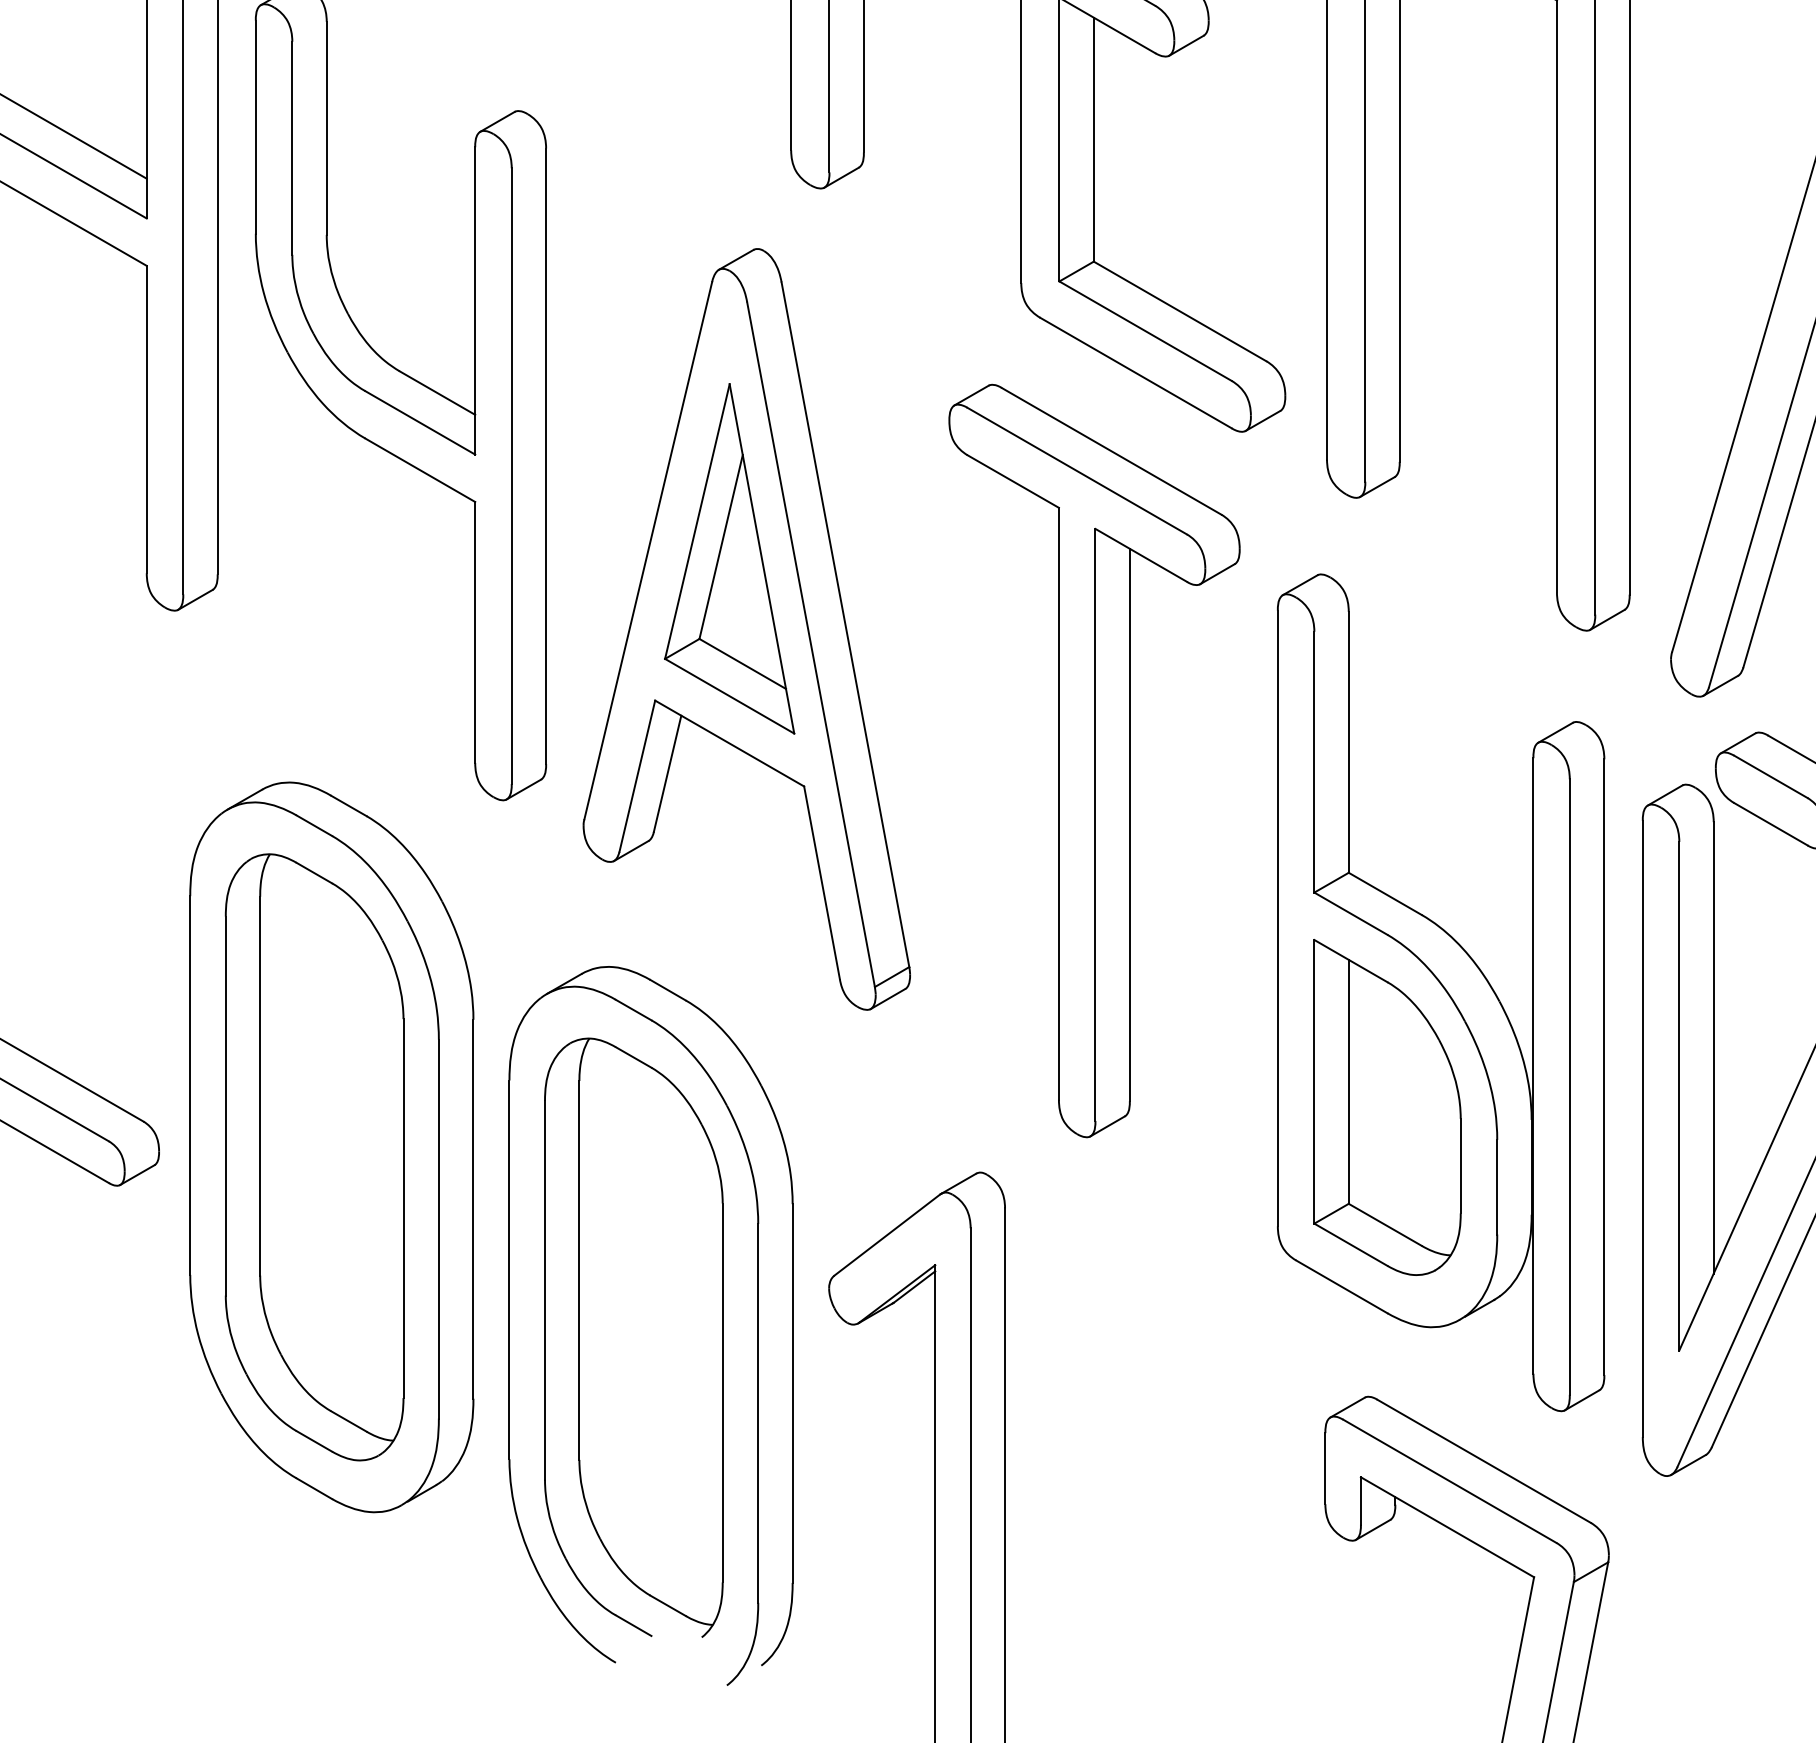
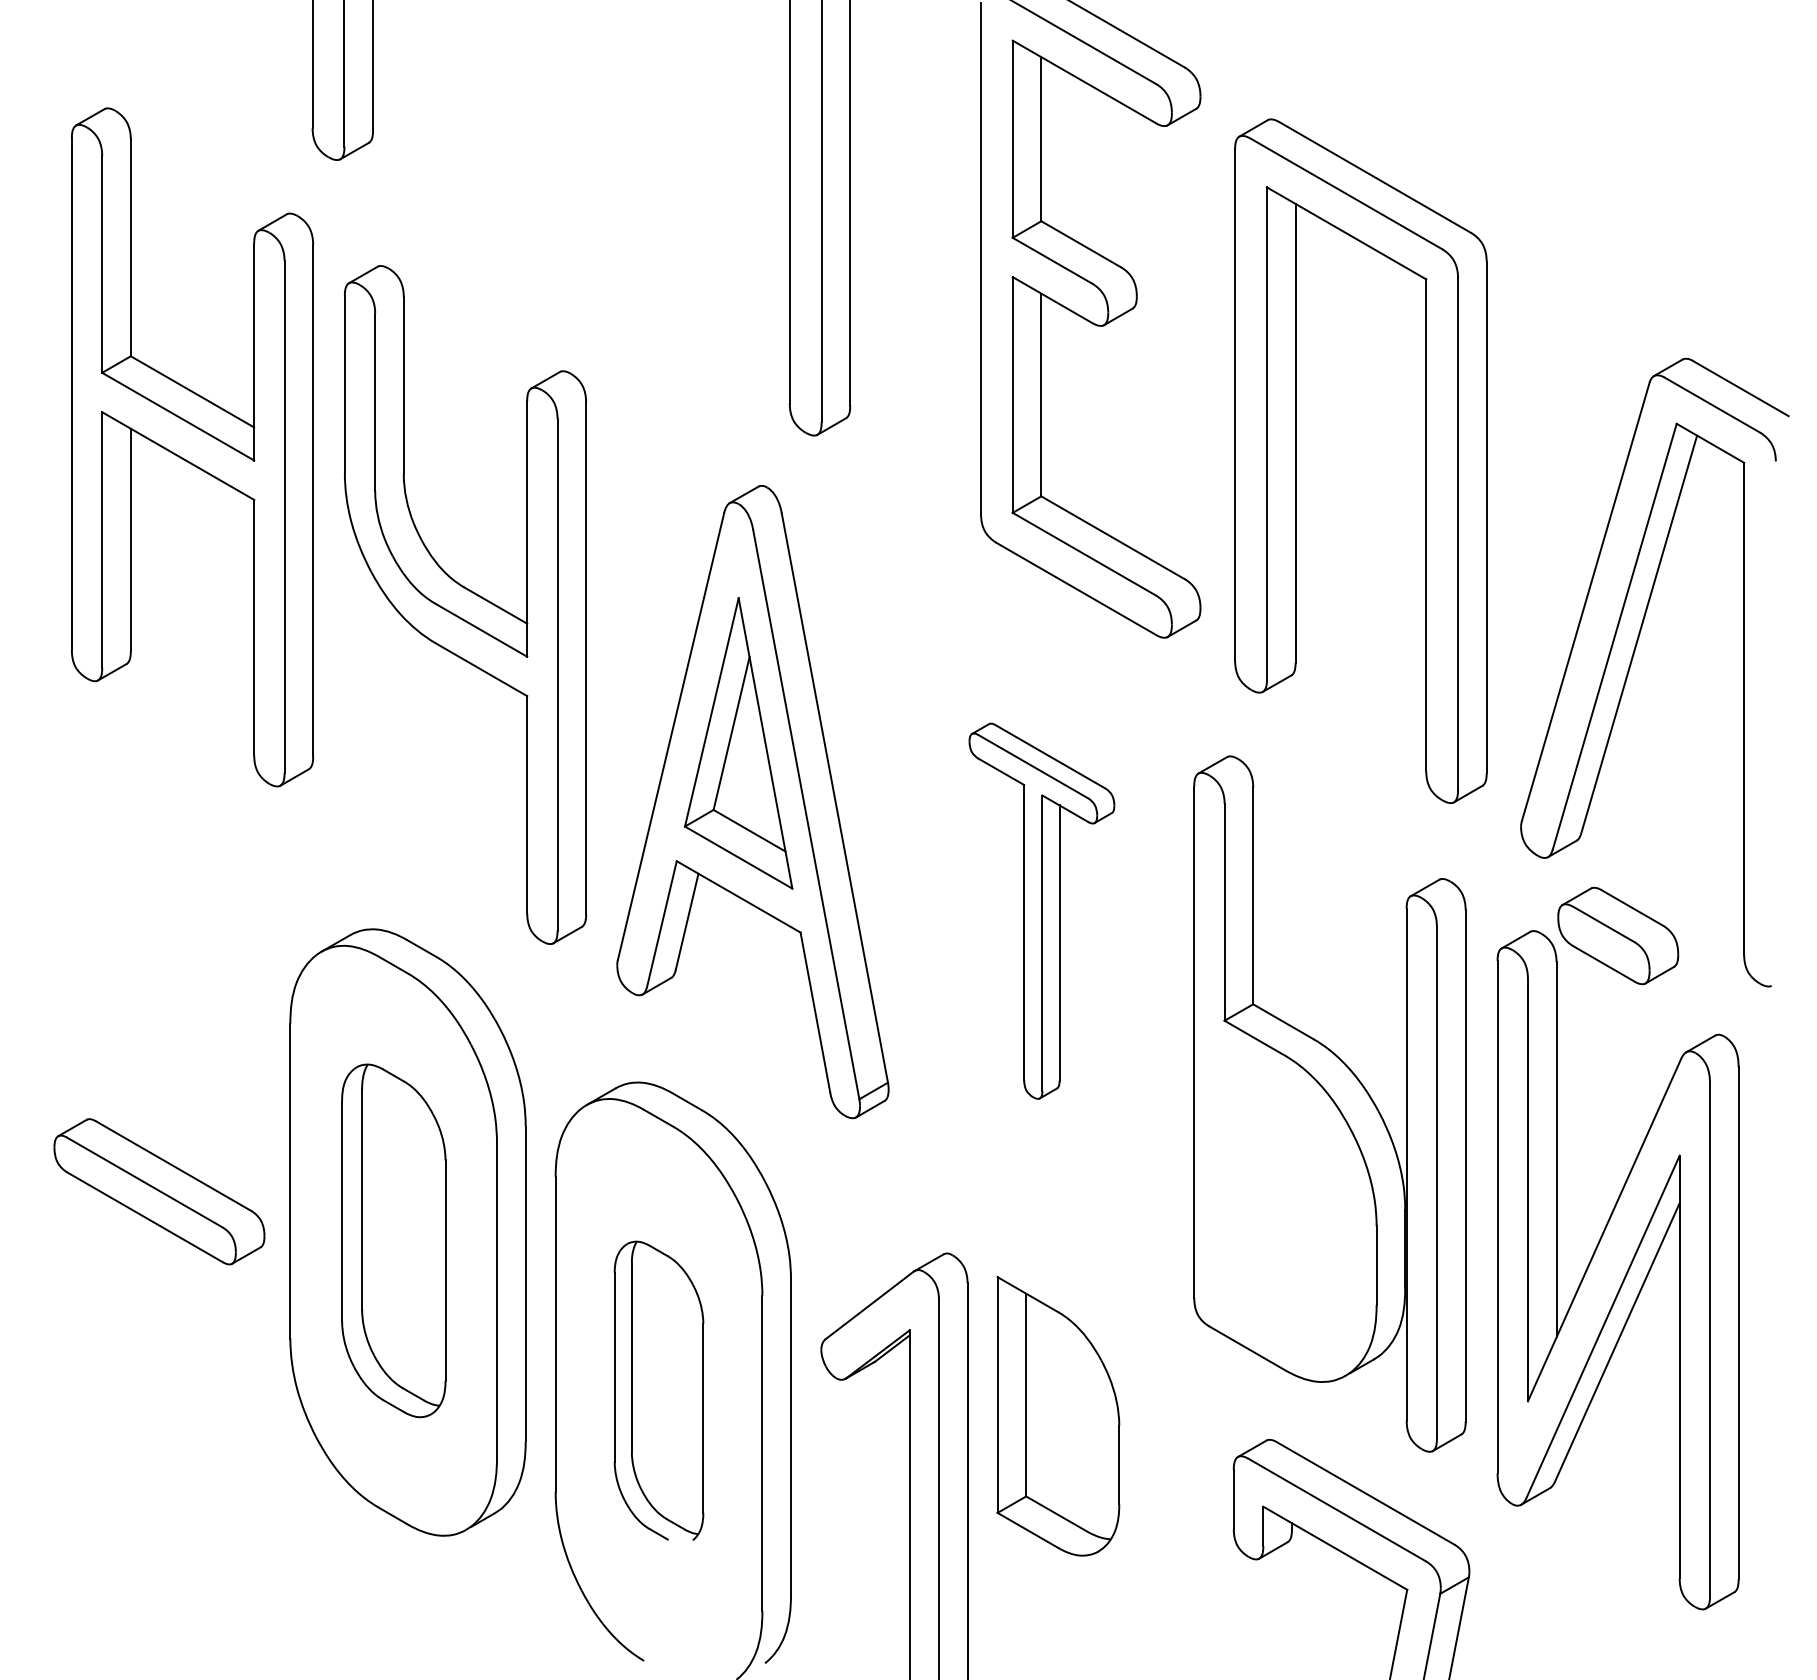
part: (1094, 759) -> (1041, 910), size x0.6
part: (1387, 1107) -> (1058, 1416), moved
part: (314, 1156) -> (393, 1240), size x0.7
part: (633, 1337) -> (658, 1390), size x0.6

